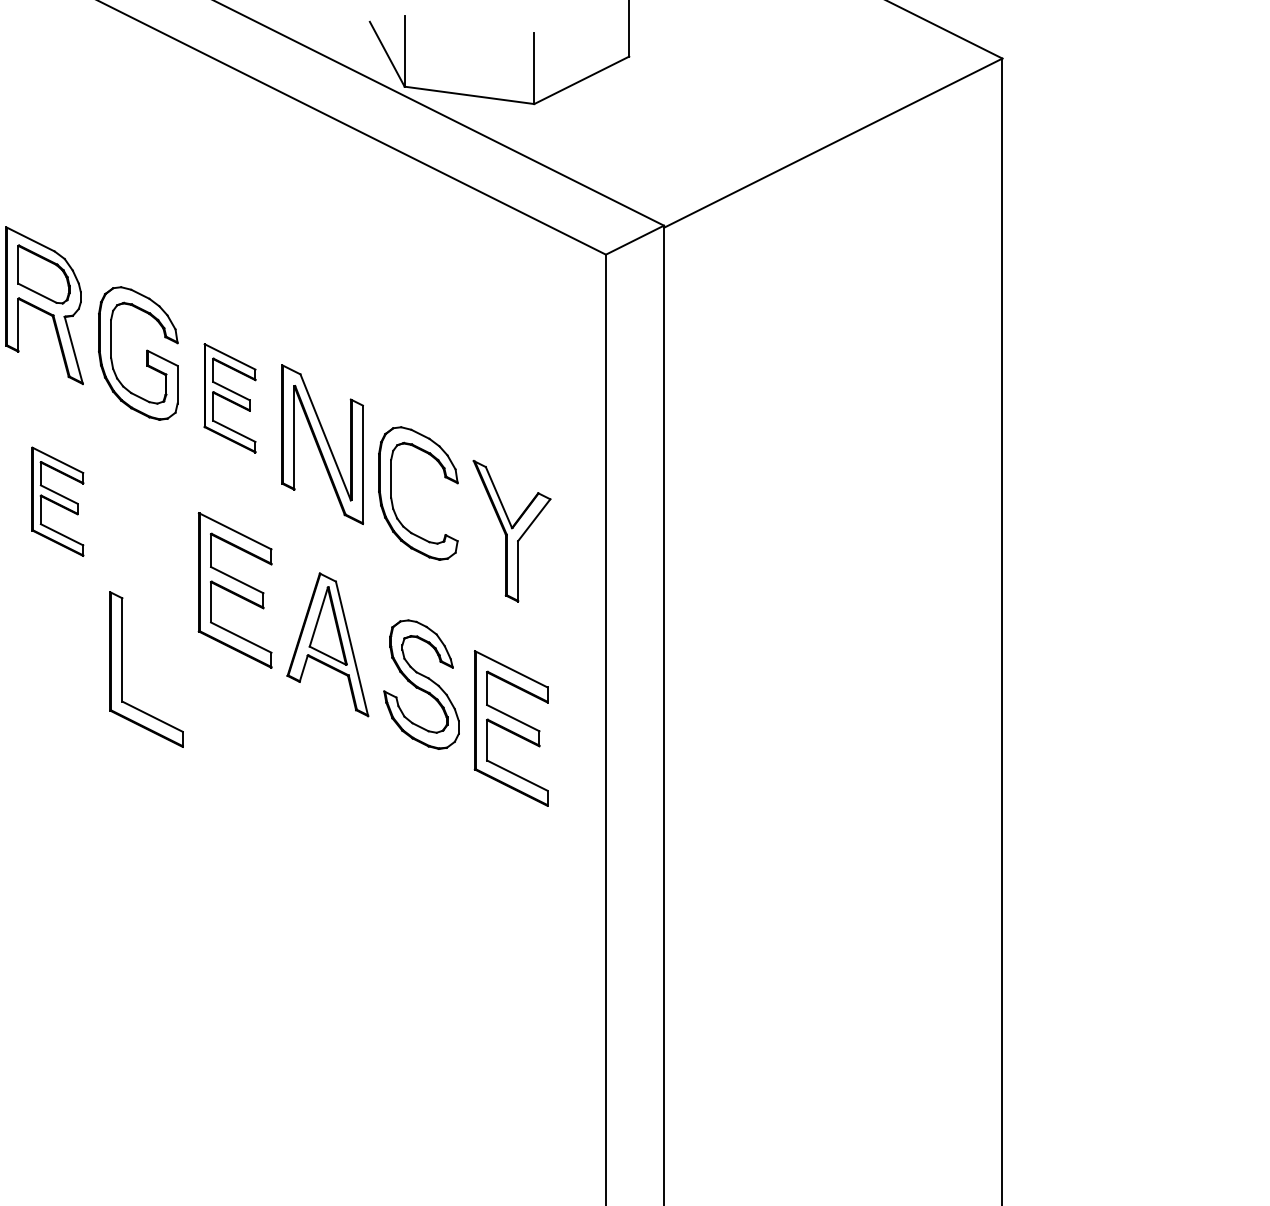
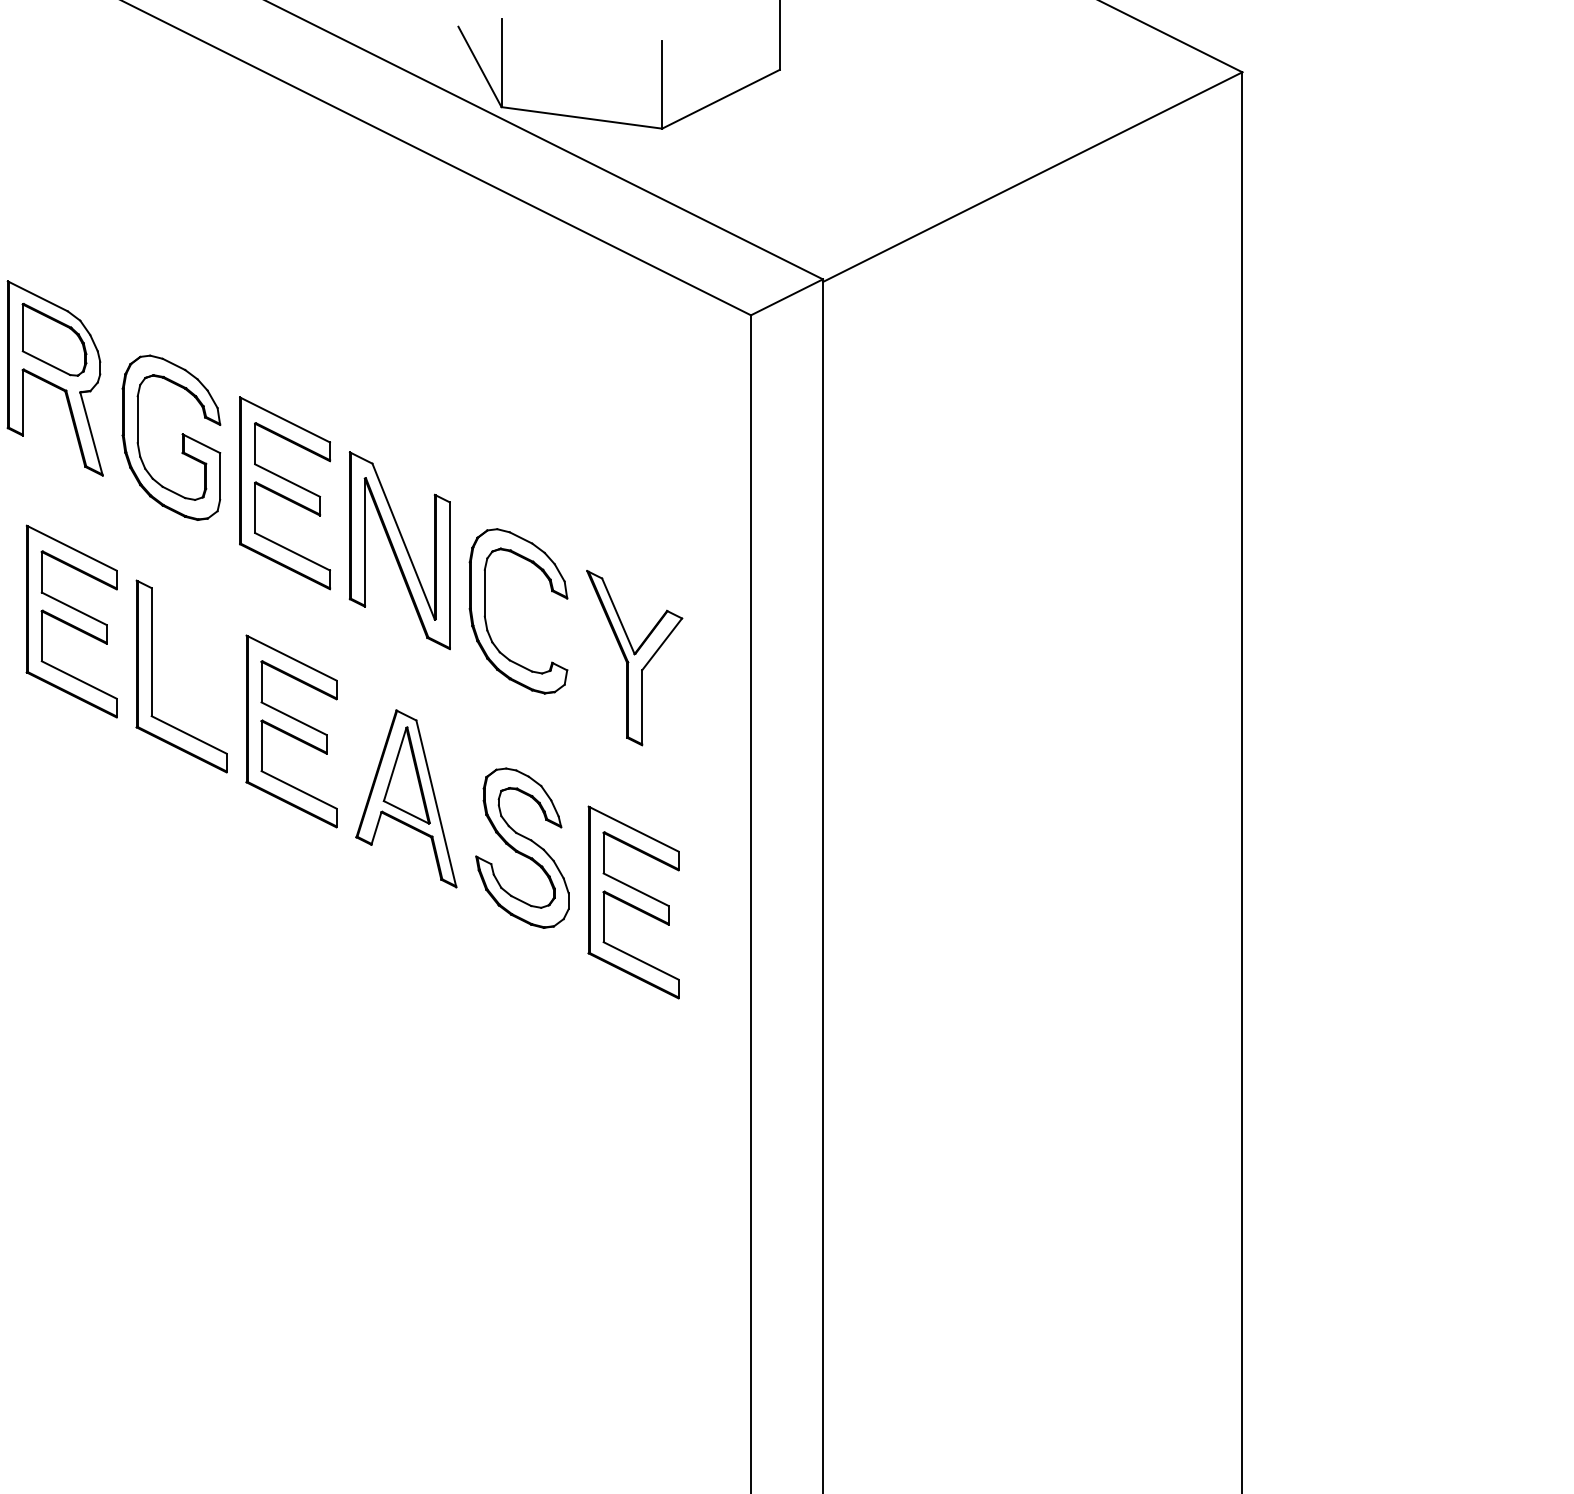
part: (230, 398) -> (285, 493), size x1.43
part: (57, 501) -> (71, 621), size x1.43
part: (123, 669) -> (152, 676), moved

